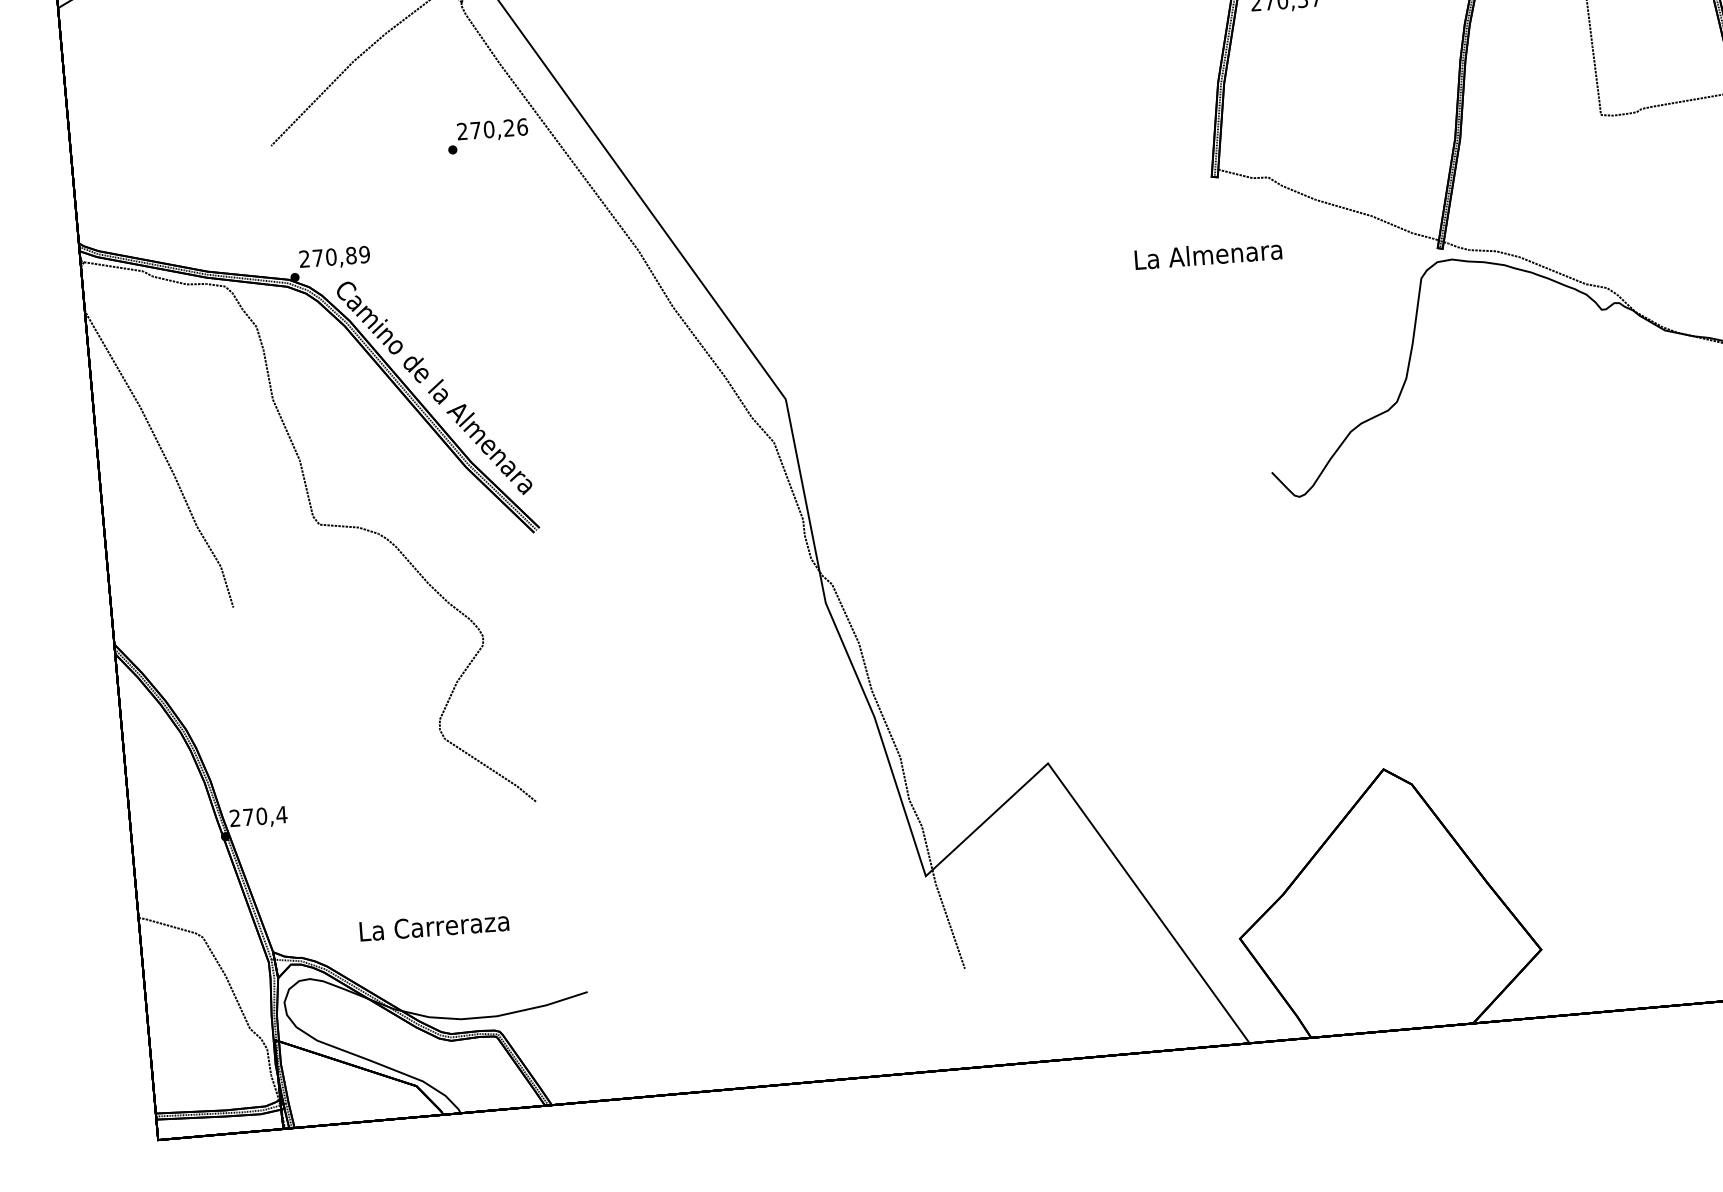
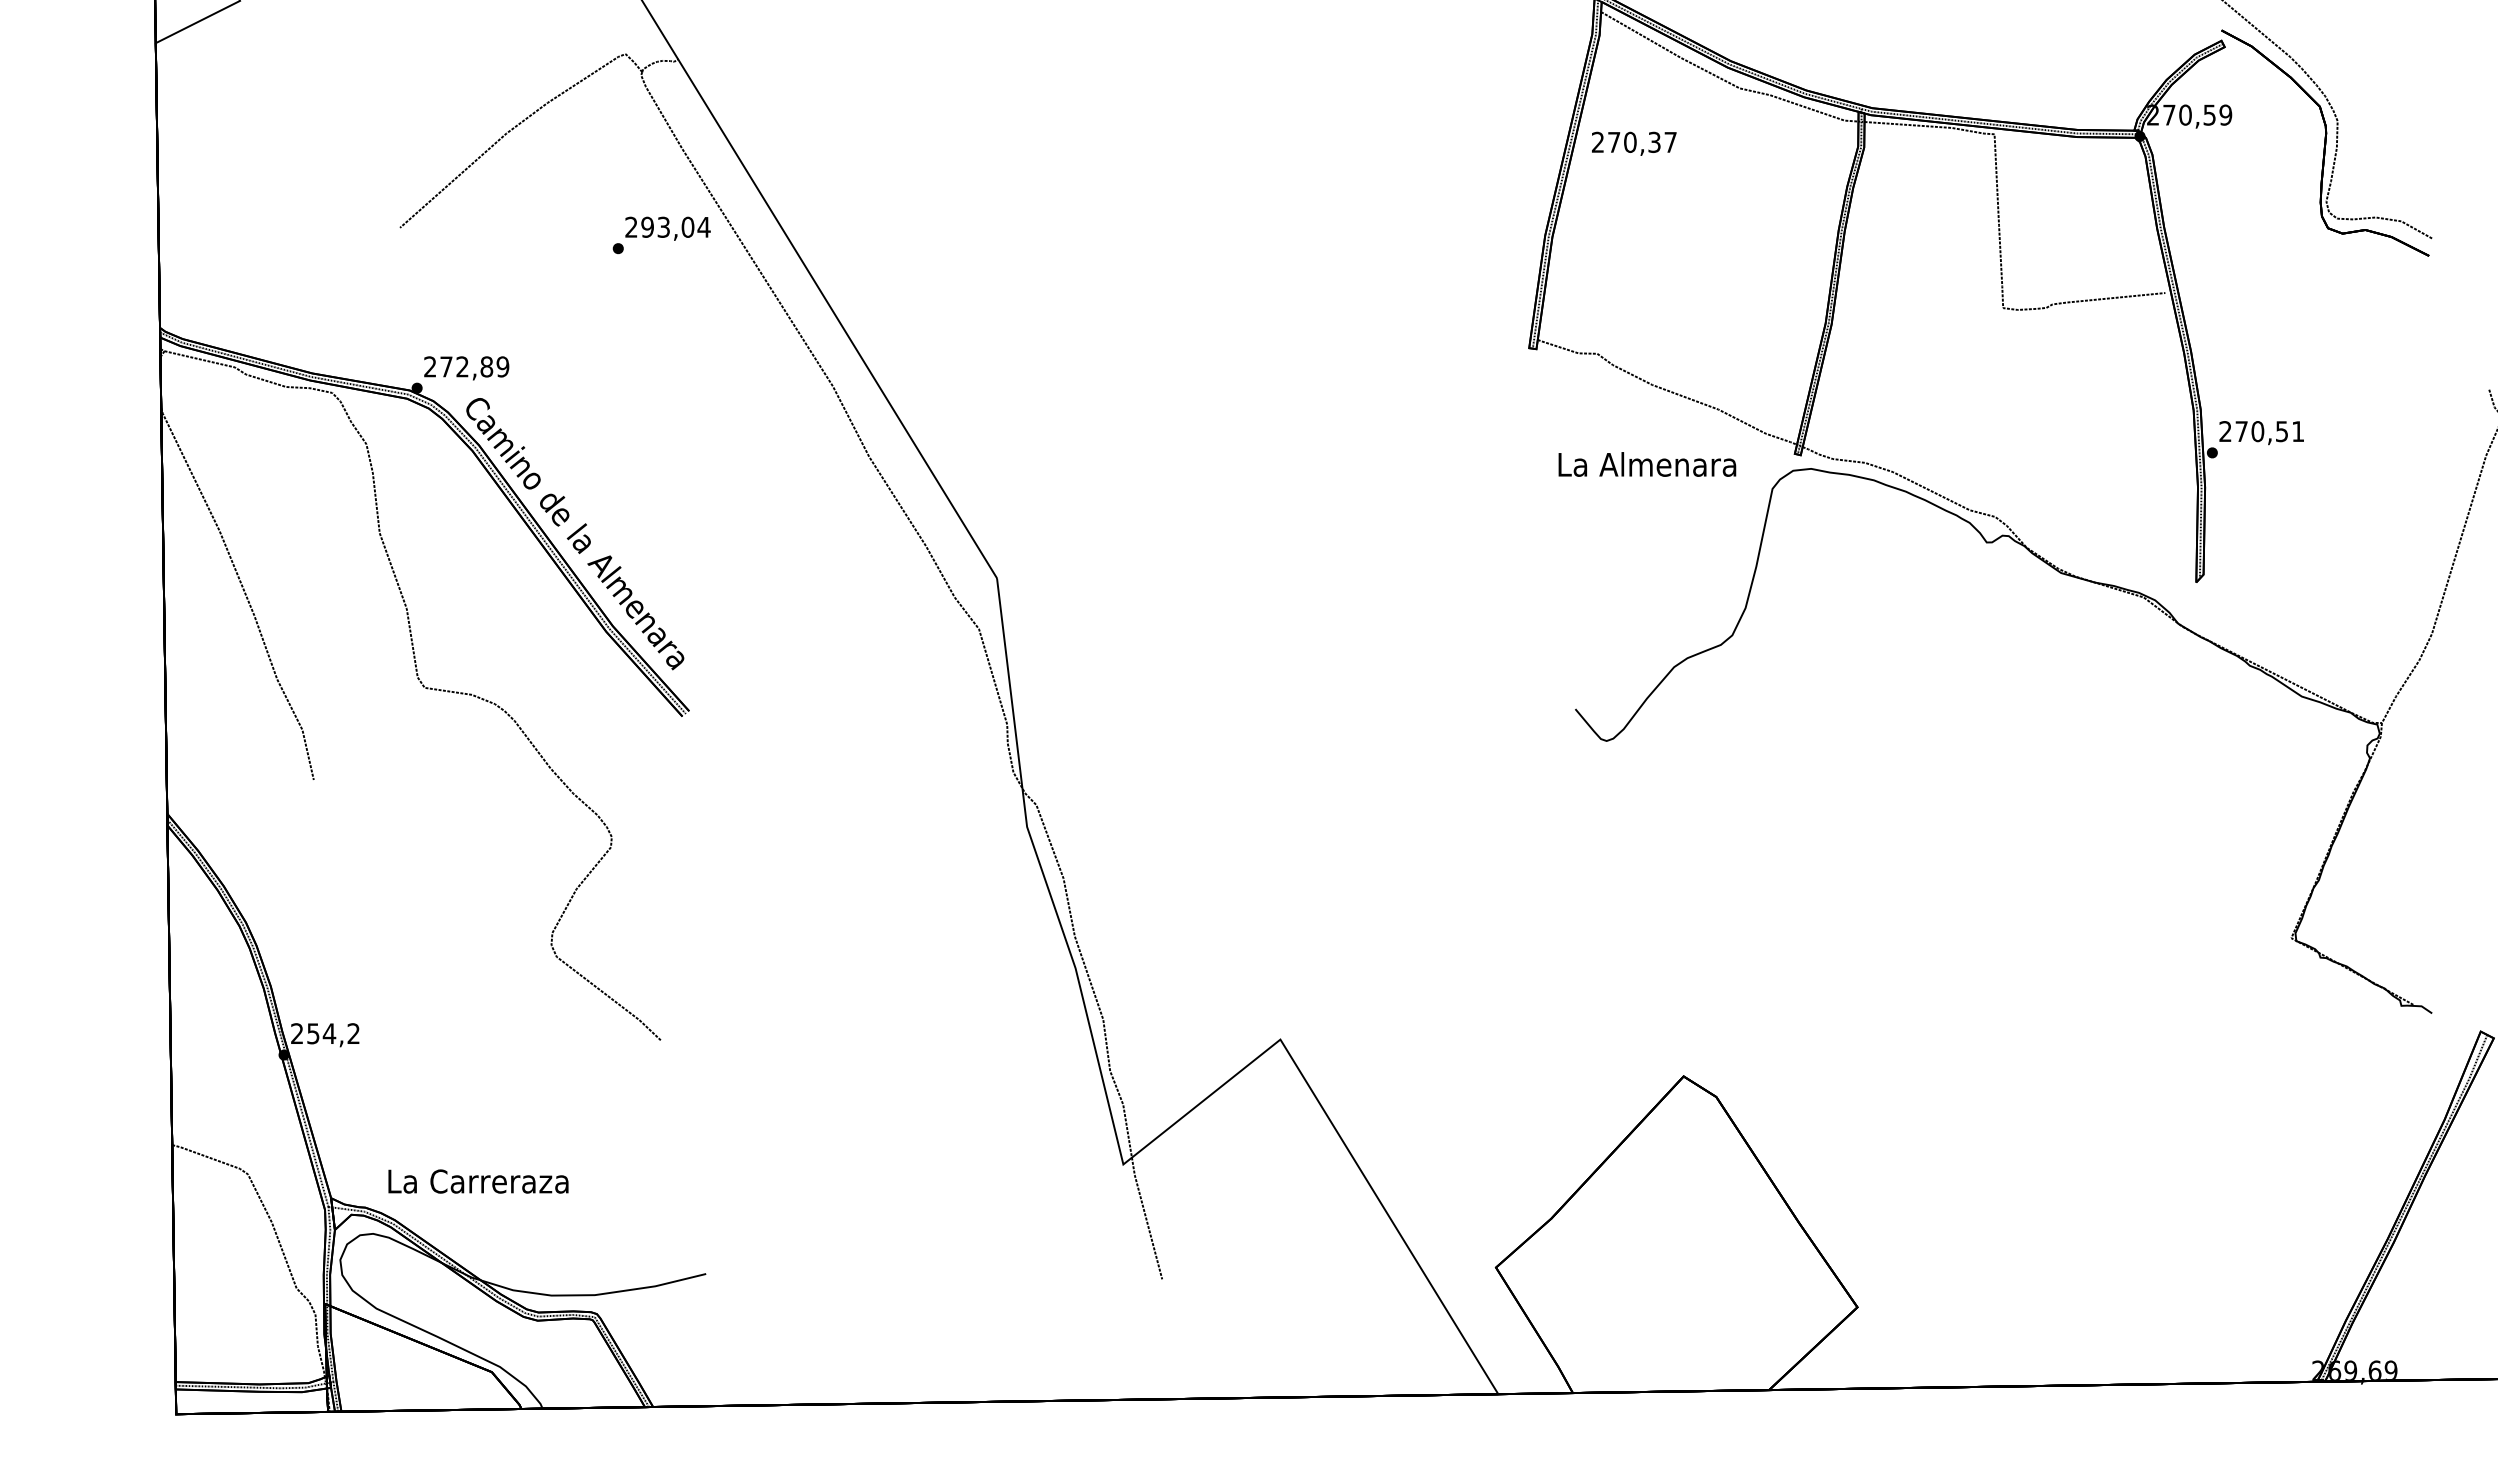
text: (498, 128) -> (675, 226), 270,26 -> 293,04
text: (1208, 254) -> (1647, 464), moved
text: (331, 256) -> (462, 366), 270,89 -> 272,89
text: (265, 815) -> (333, 1033), 270,4 -> 254,2
text: (434, 926) -> (478, 1181), moved

